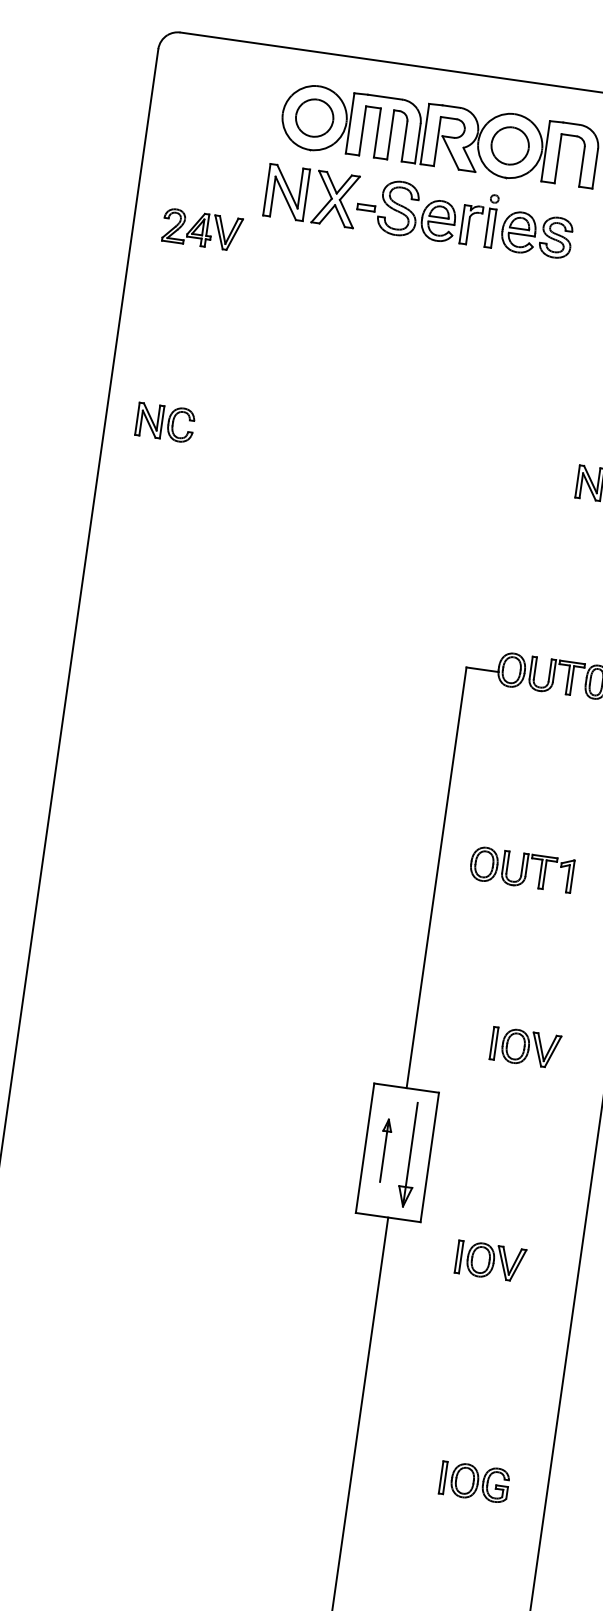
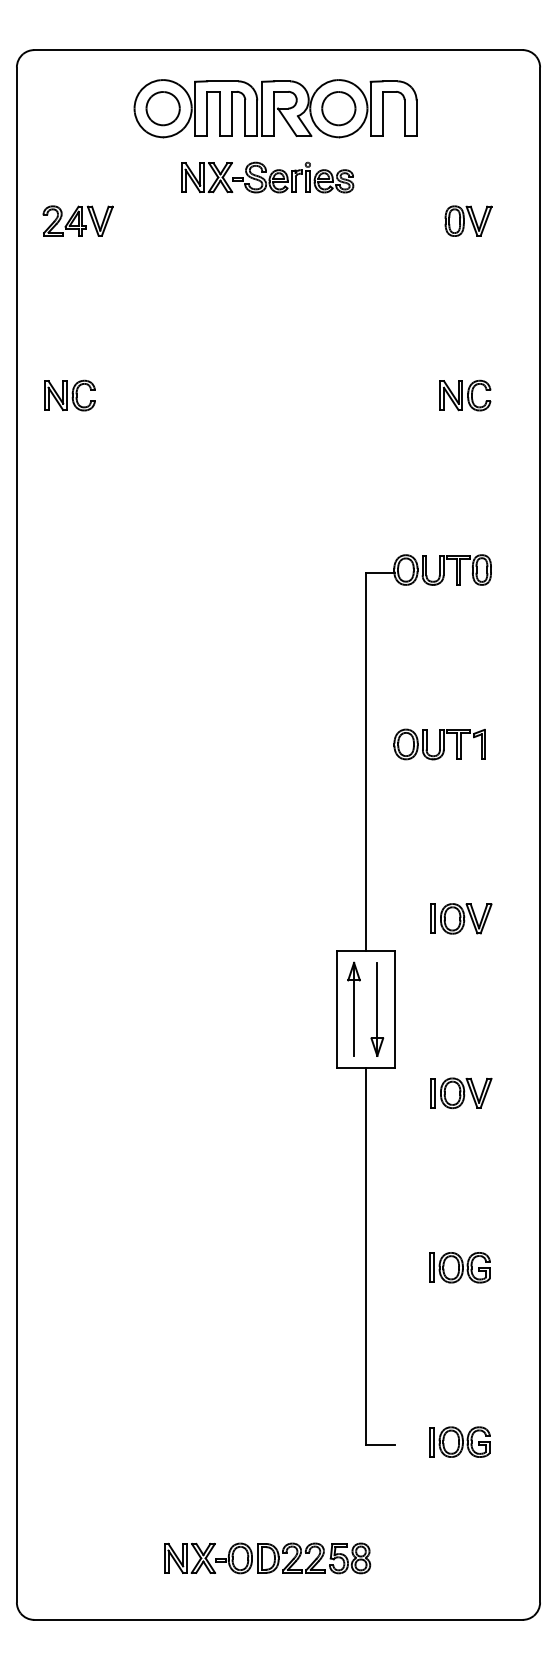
part: (419, 211) -> (267, 177), size x0.62
part: (525, 1047) -> (461, 918), moved
part: (383, 1149) -> (353, 1008), size x1.67
part: (474, 1481) -> (459, 1267), moved

